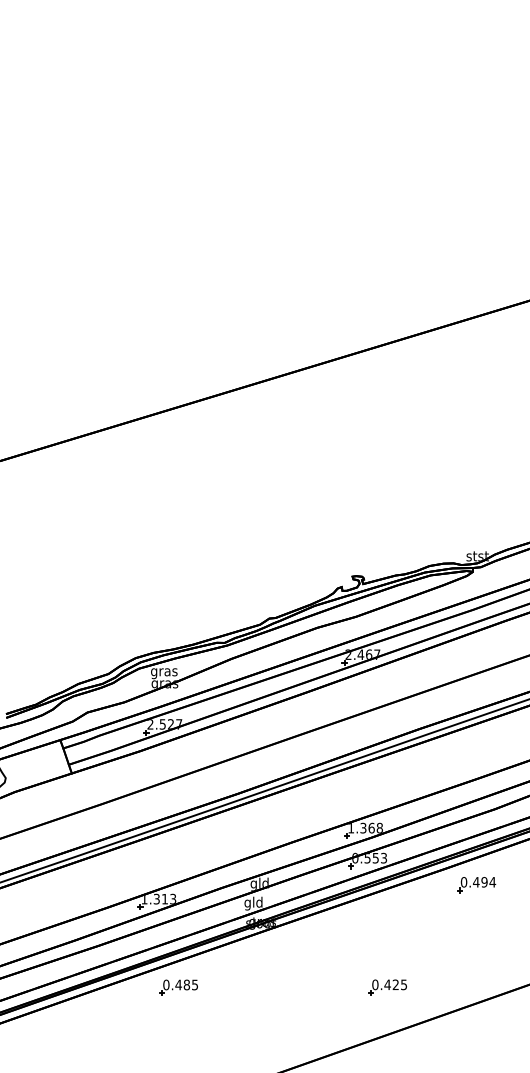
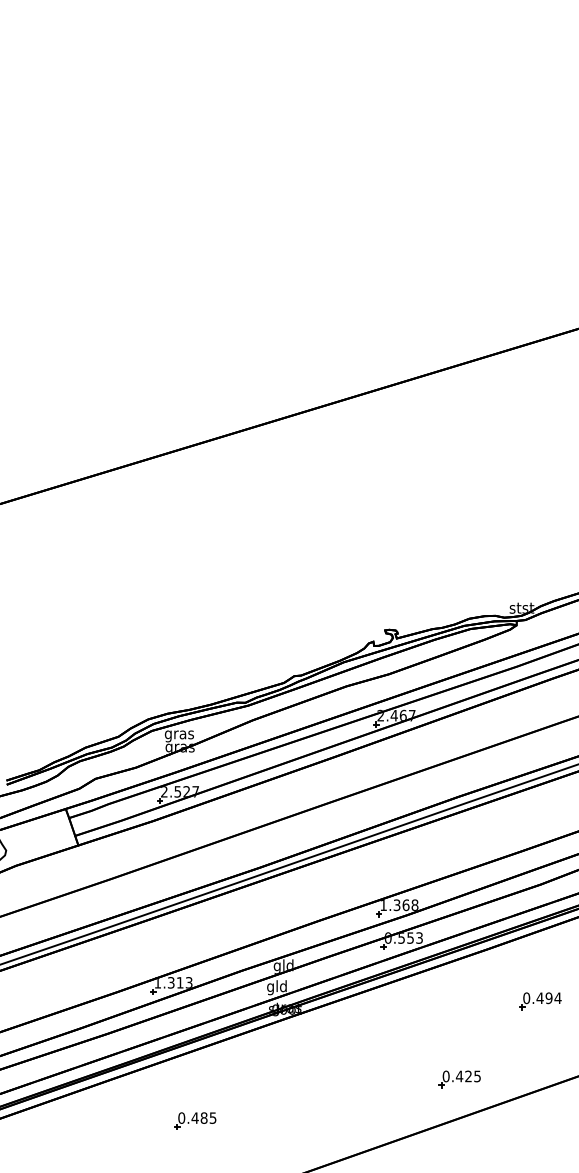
part: (476, 885) -> (540, 1001), moved
part: (178, 987) -> (194, 1120), moved
part: (387, 987) -> (459, 1079), moved

